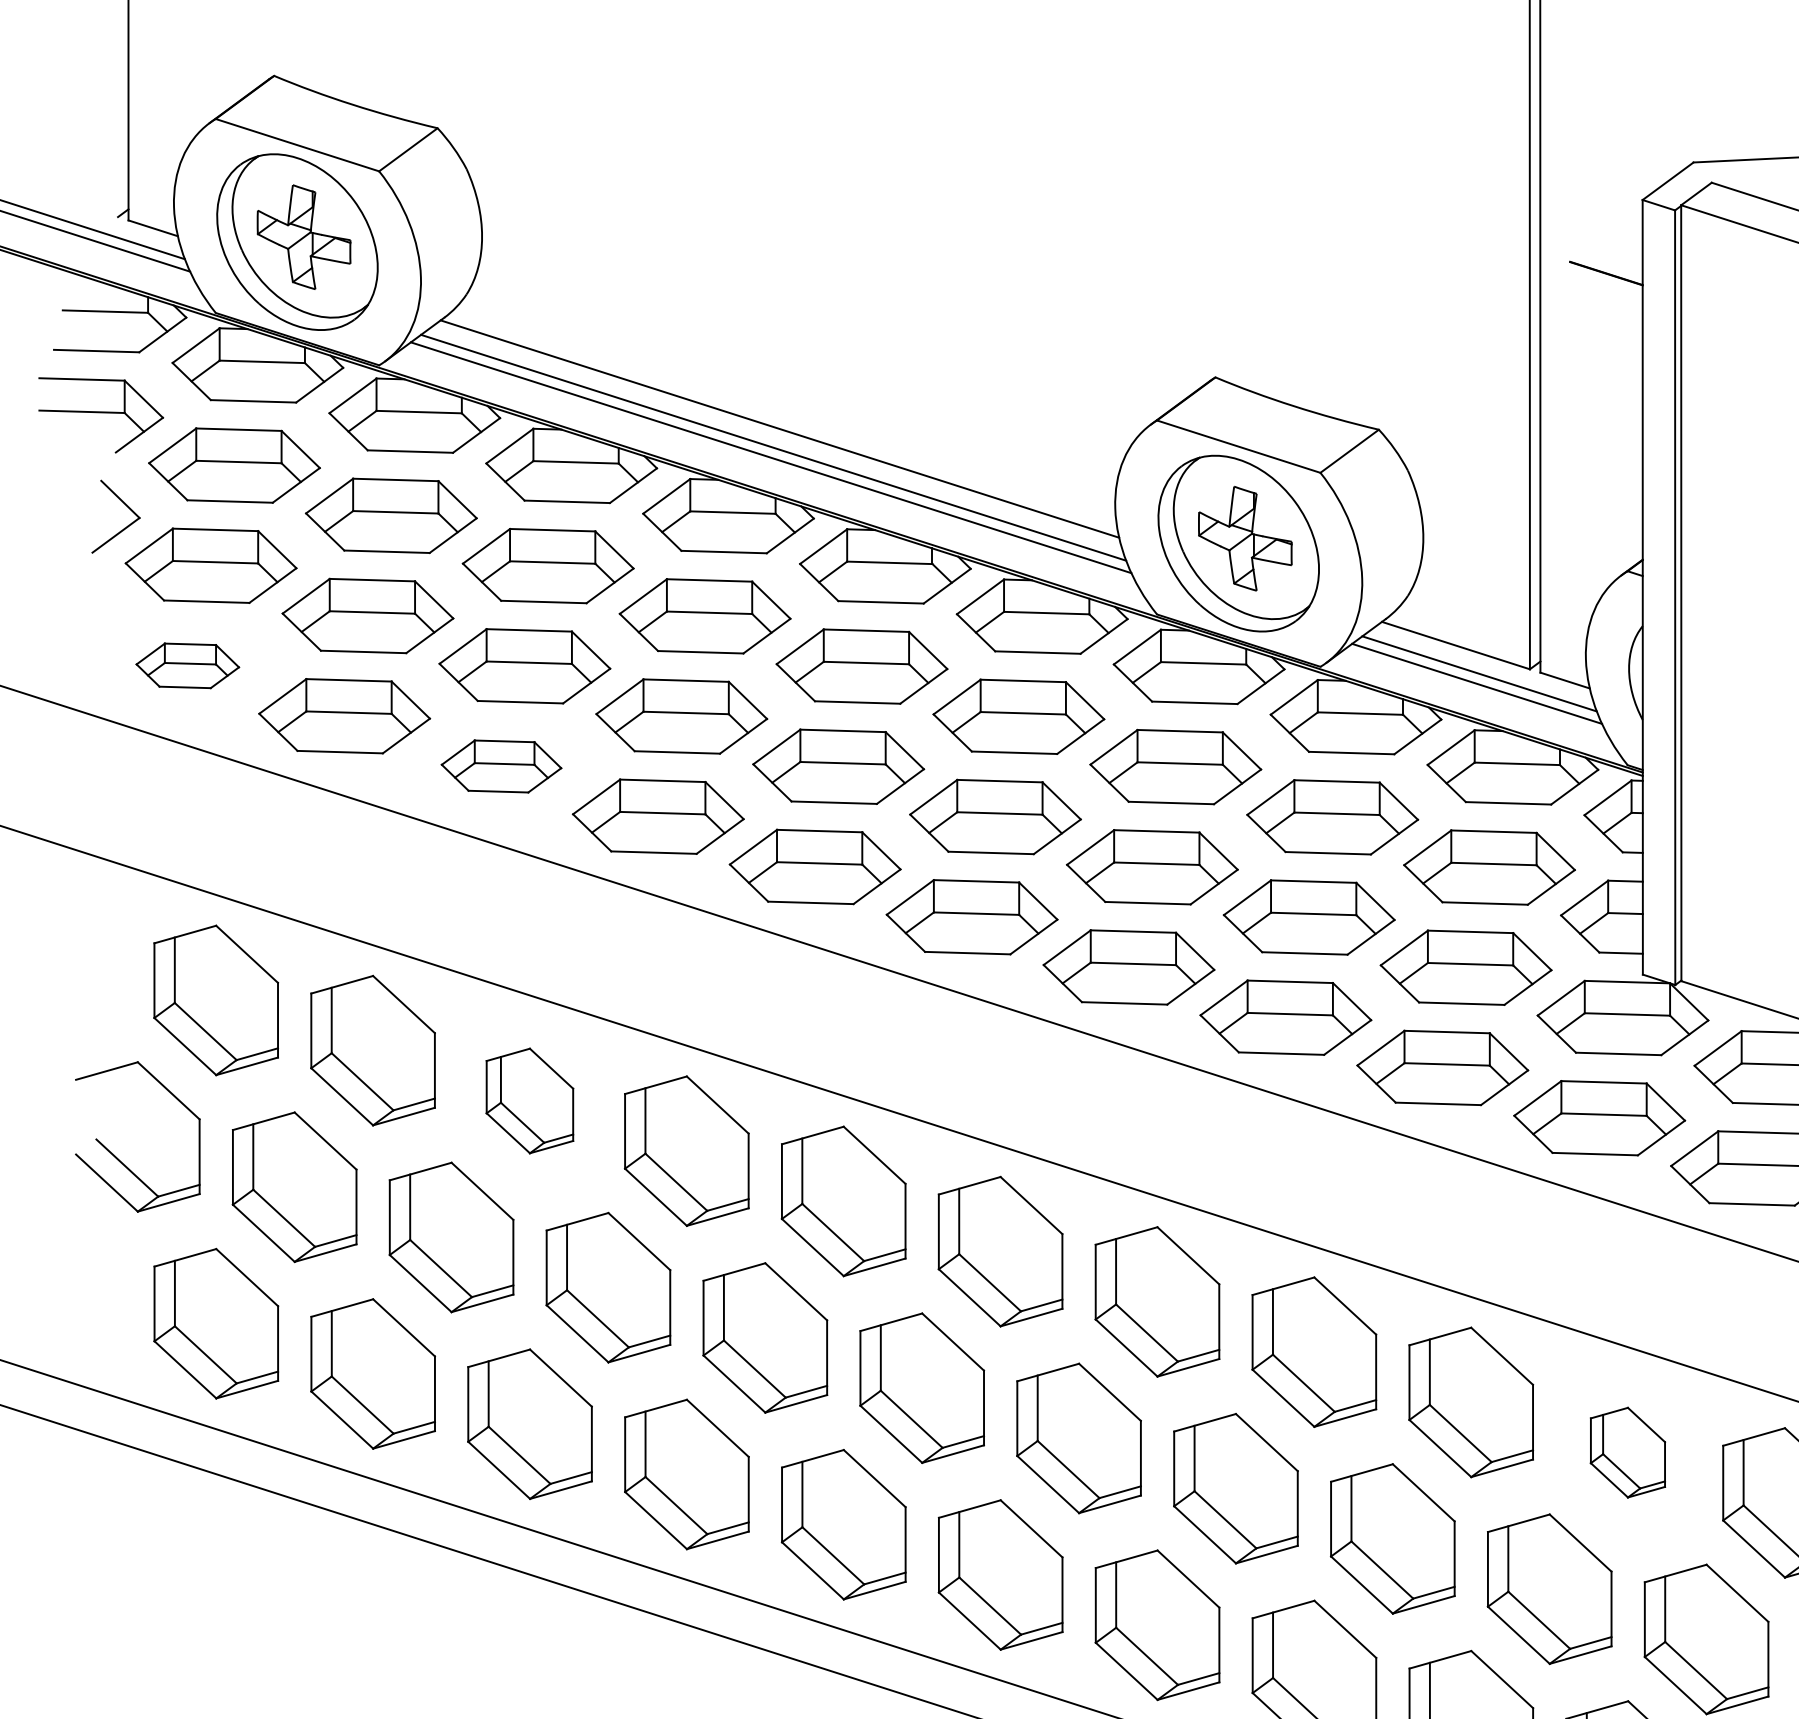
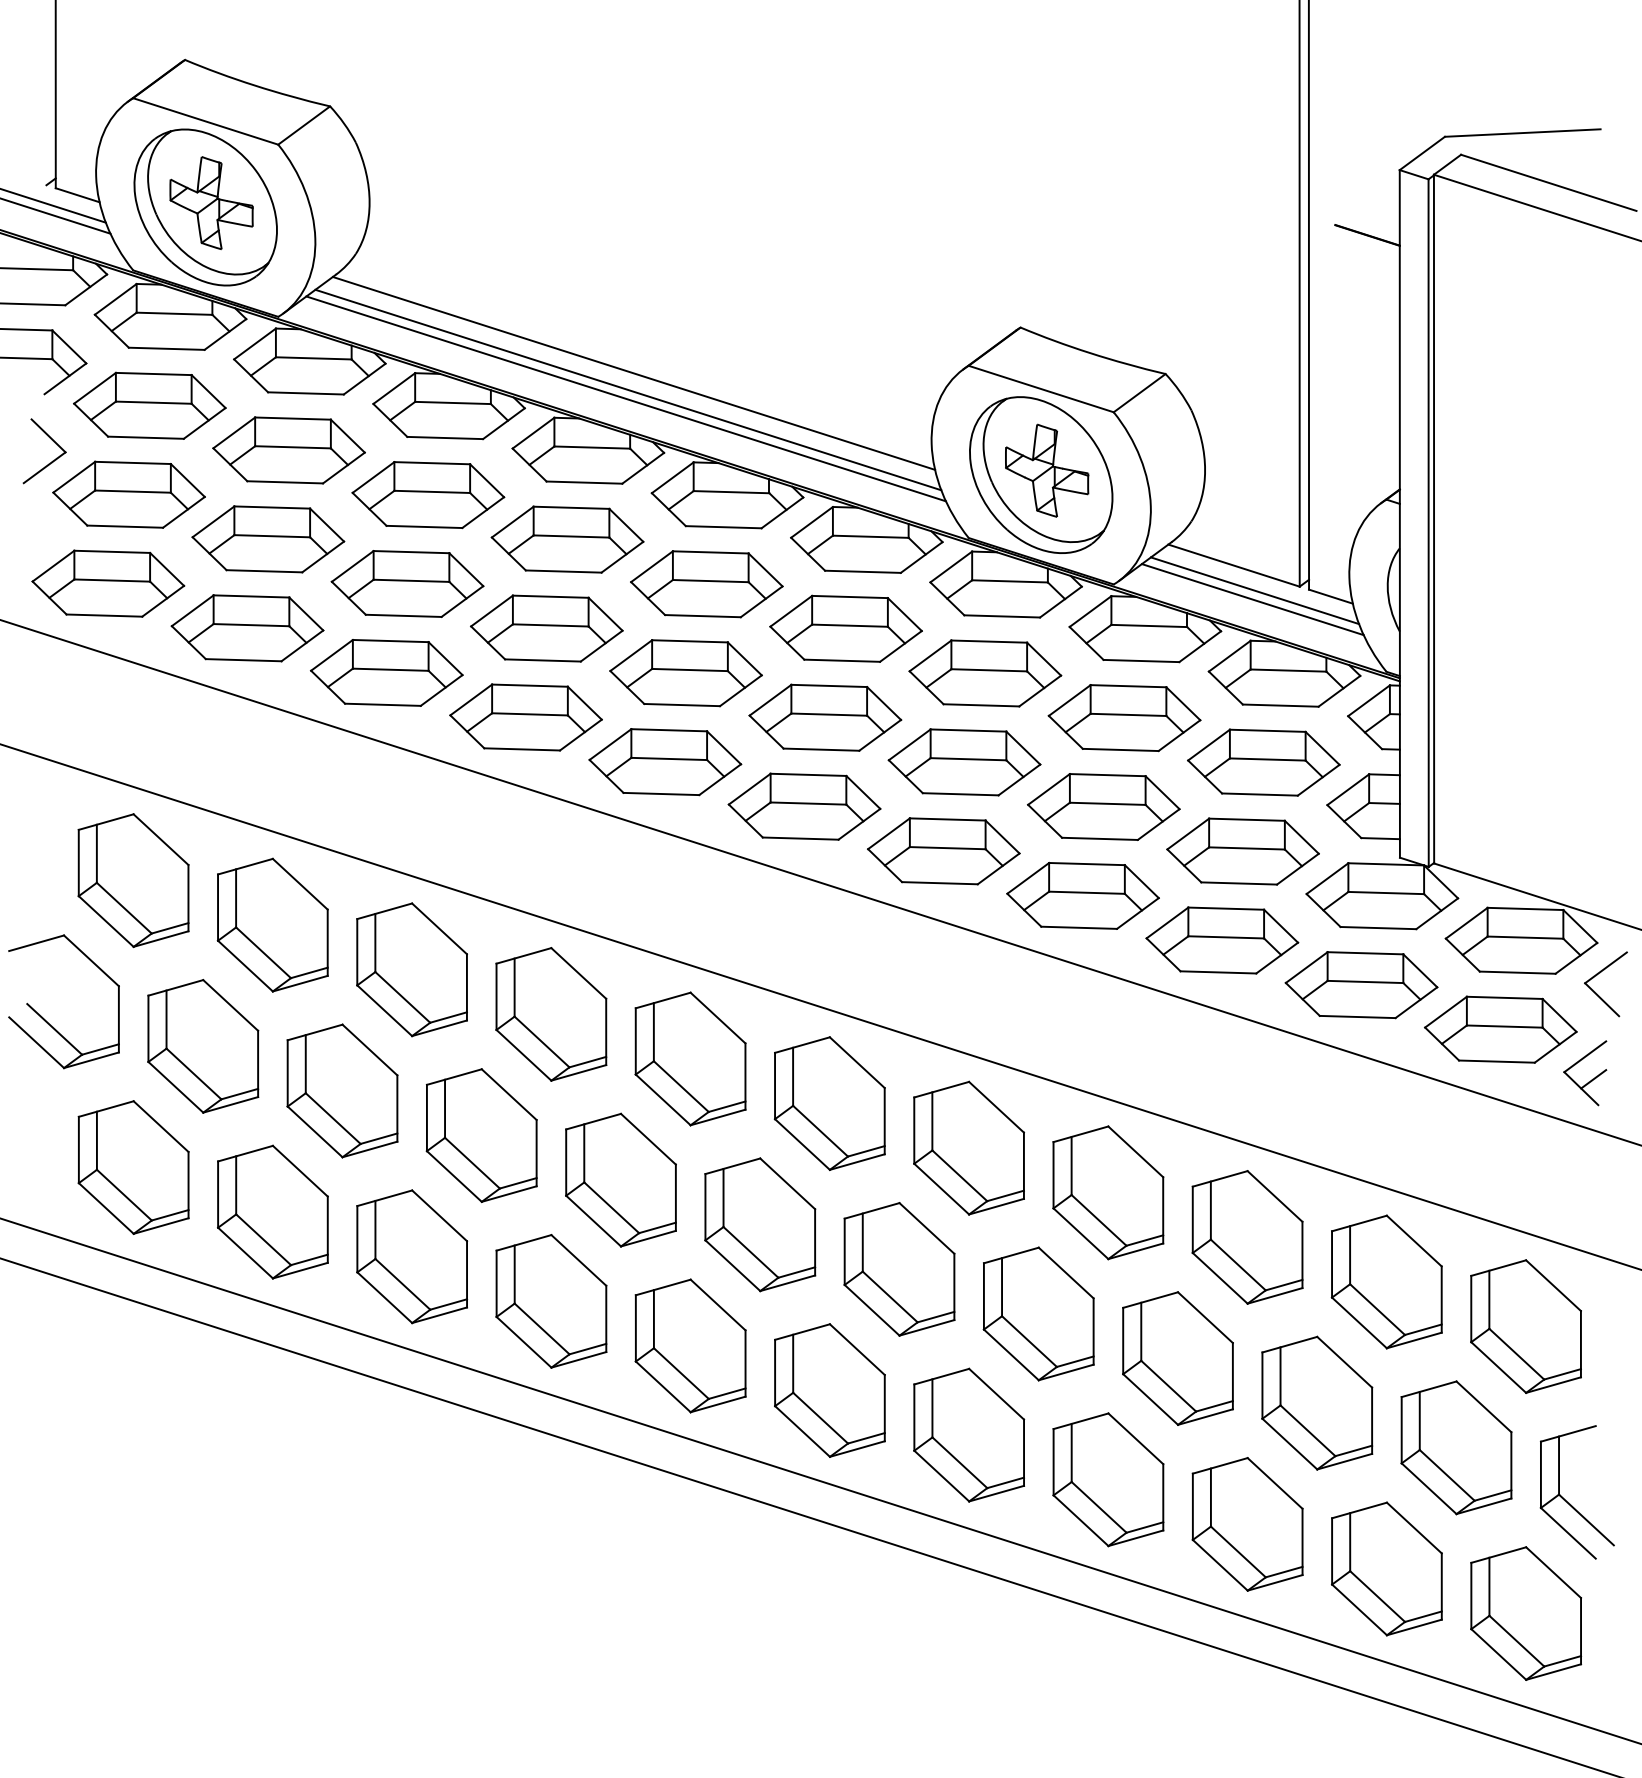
part: (187, 665) -> (108, 583), size x1.67
part: (501, 766) -> (386, 672), size x1.43
part: (529, 1100) -> (411, 969), size x1.43
part: (1627, 1452) -> (1386, 1281), size x1.67

